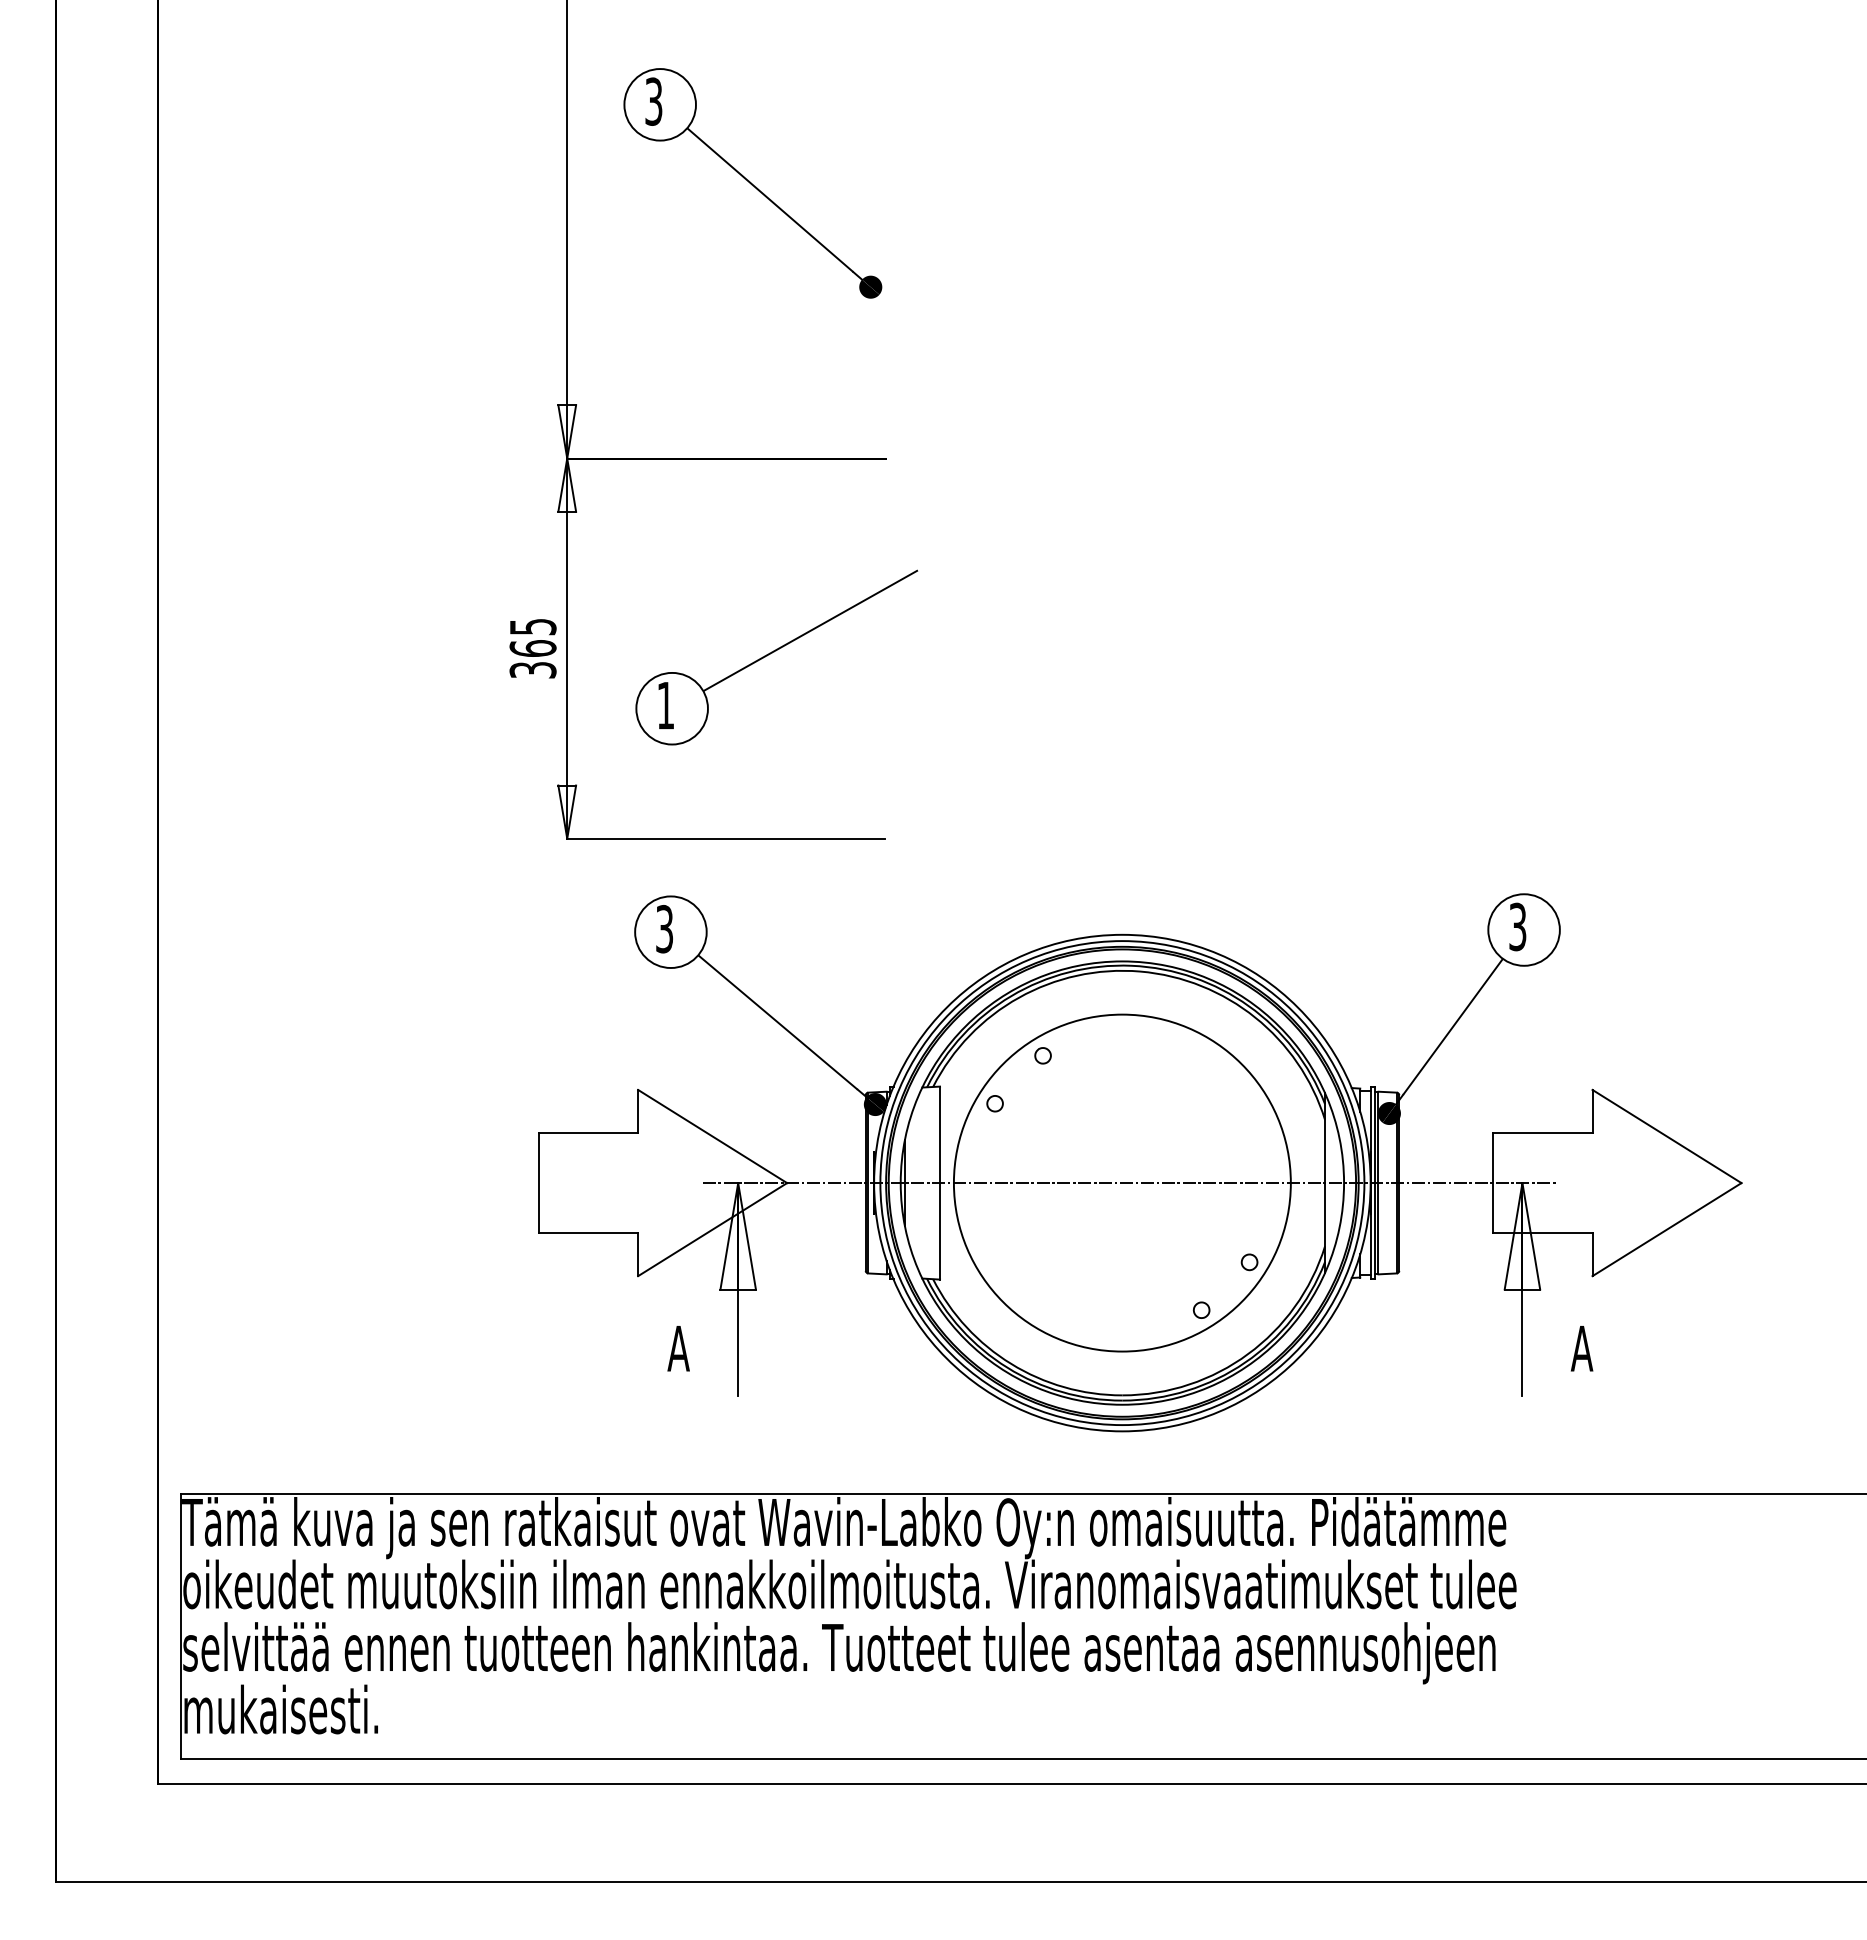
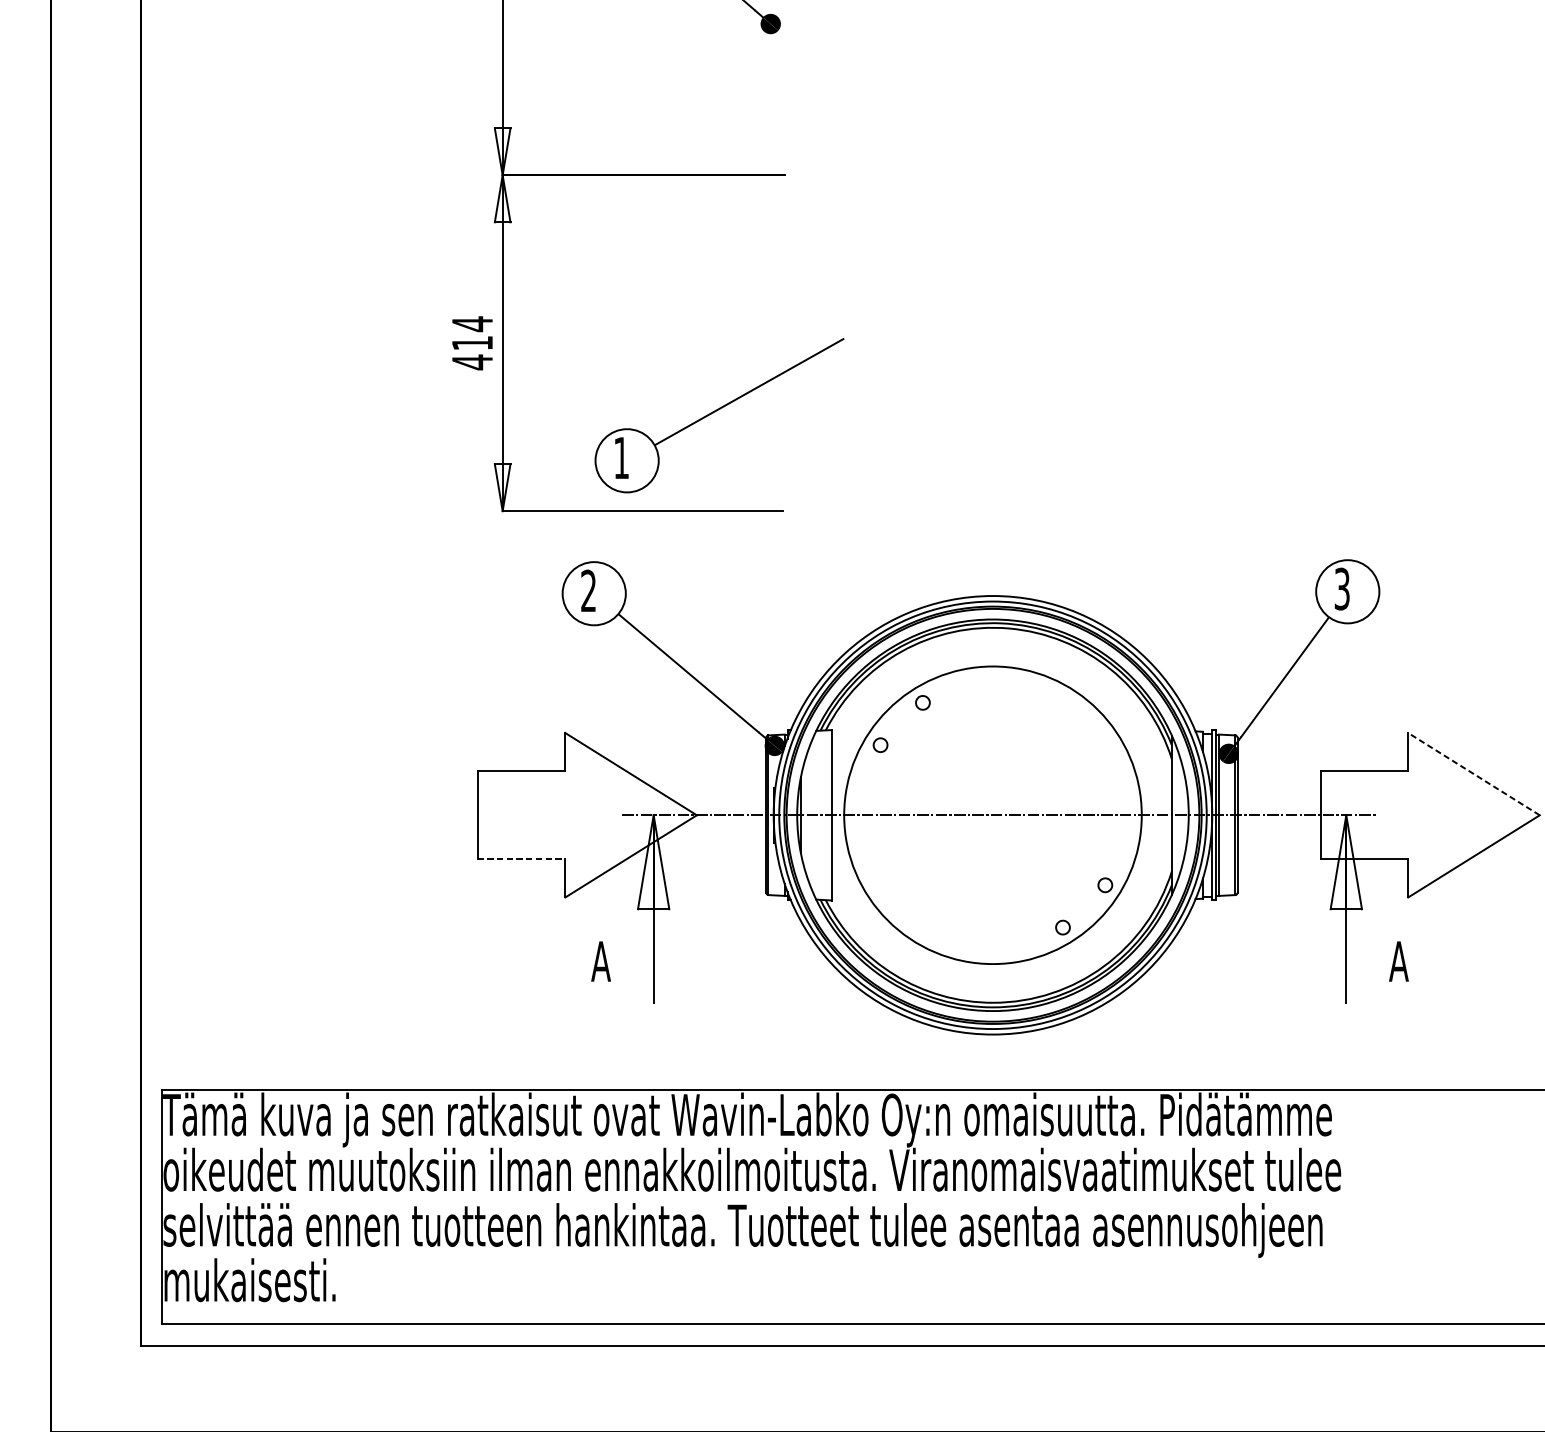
text: (532, 648) -> (471, 343), 365 -> 414
part: (776, 657) -> (719, 415), moved
text: (664, 929) -> (588, 591), 3 -> 2
line: (1667, 1136) -> (1474, 774), solid -> dashed
line: (588, 1232) -> (521, 858), solid -> dashed

